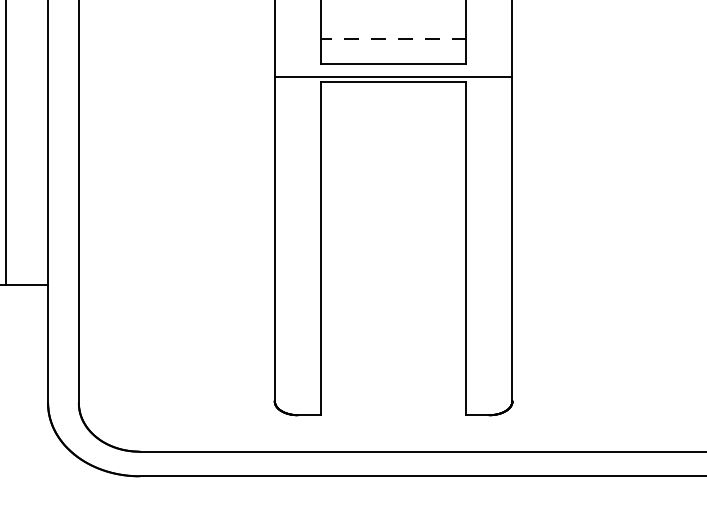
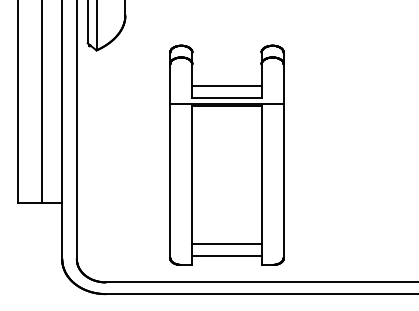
line: (392, 38) -> (226, 85), dashed -> solid
line: (392, 370) -> (226, 243), added
line: (392, 397) -> (226, 256), added

